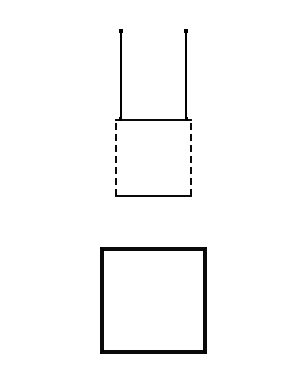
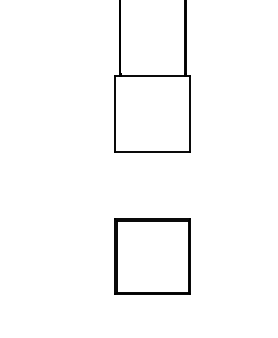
line: (115, 158) -> (114, 114), dashed -> solid
line: (191, 158) -> (190, 114), dashed -> solid
part: (153, 300) -> (152, 256), size x0.71

